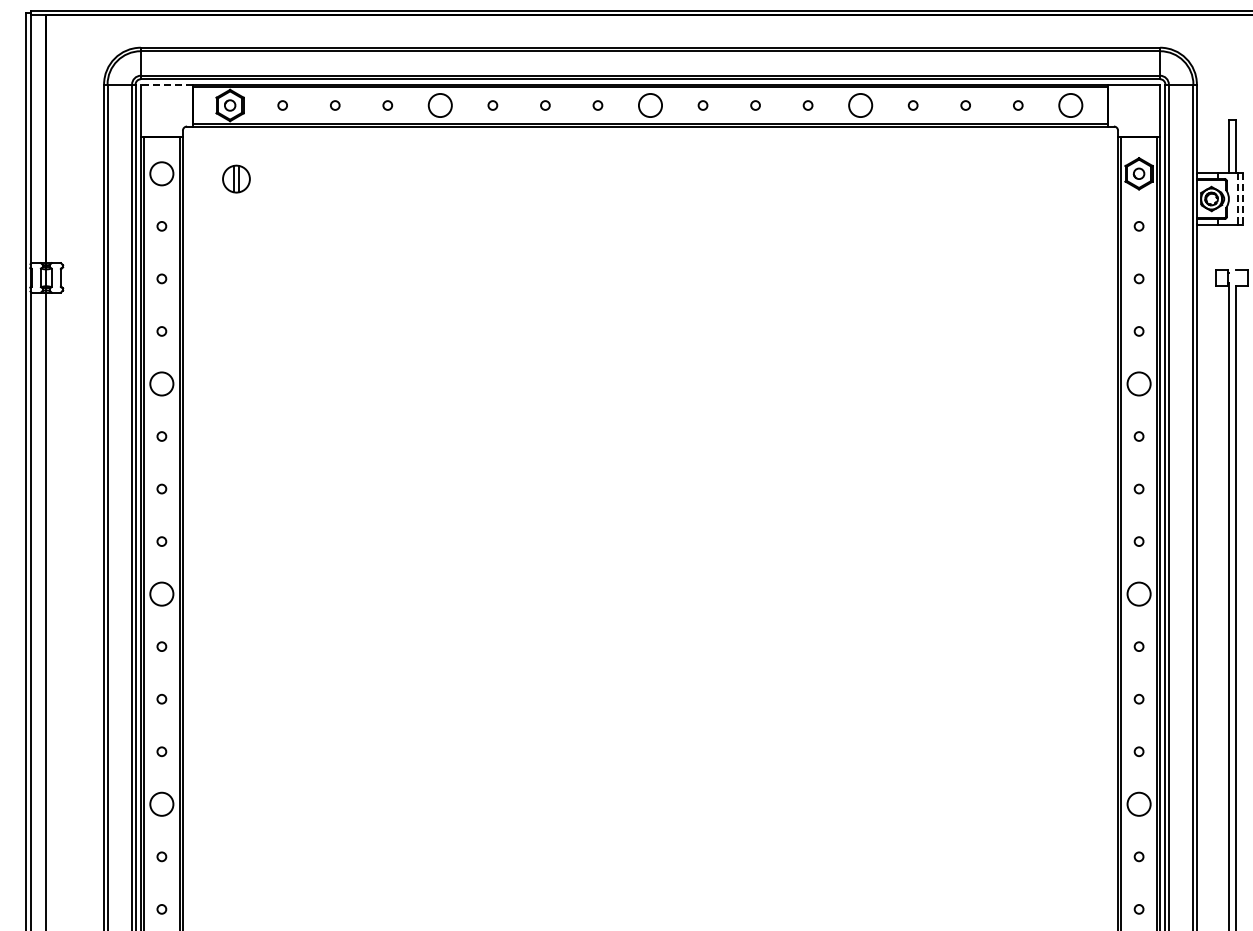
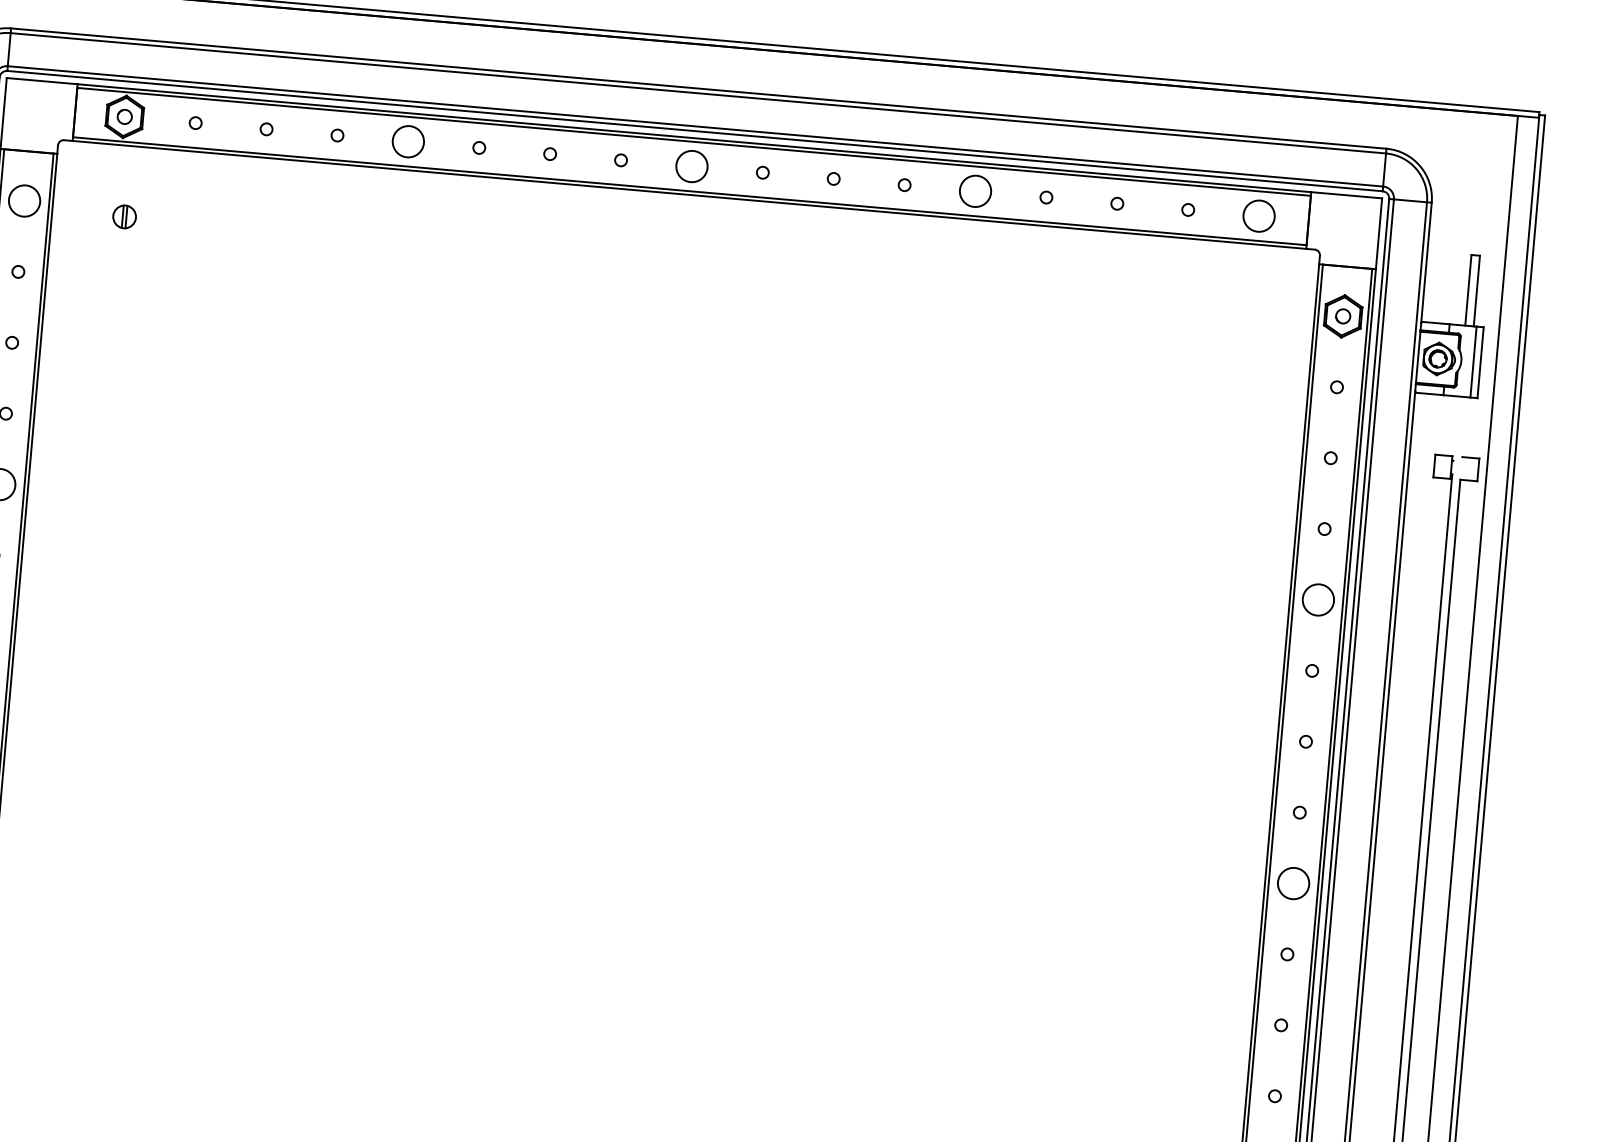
line: (166, 84) -> (41, 81), dashed -> solid
part: (236, 178) -> (124, 216), size x0.62
line: (1237, 199) -> (1472, 362), dashed -> solid
line: (1243, 199) -> (1481, 363), dashed -> solid

